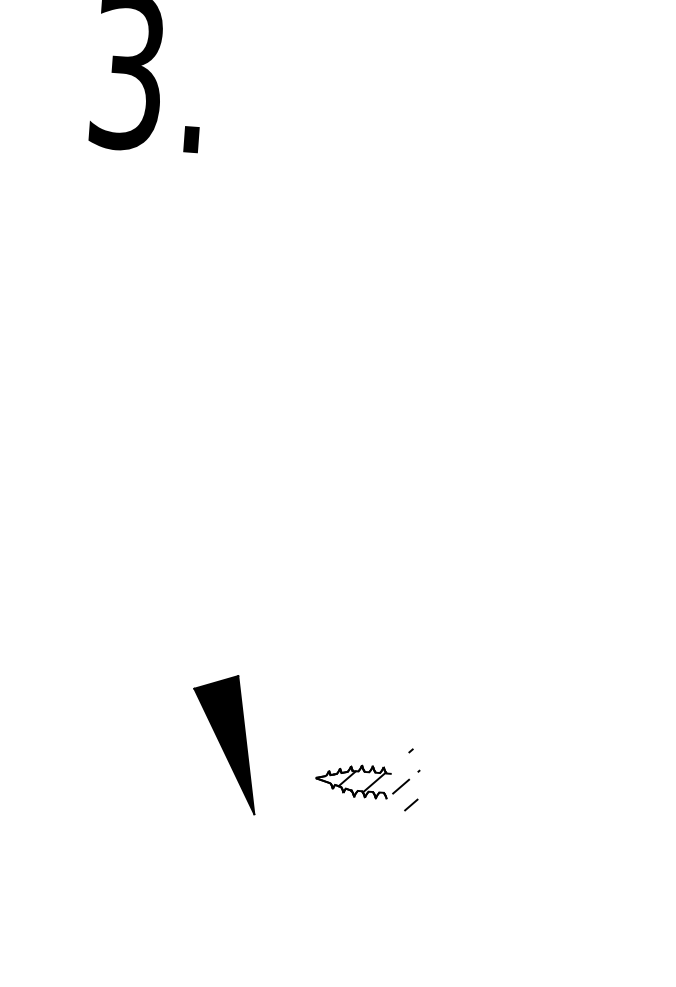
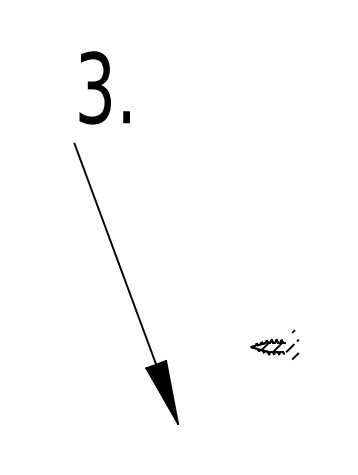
line: (145, 434) -> (115, 253), added
part: (367, 776) -> (274, 344), moved

